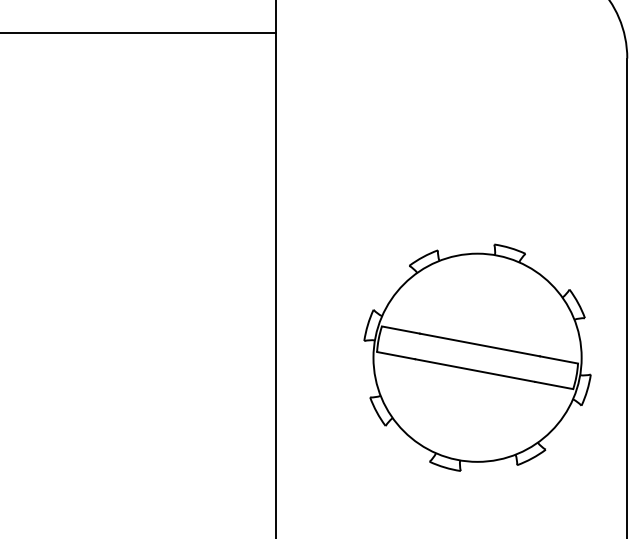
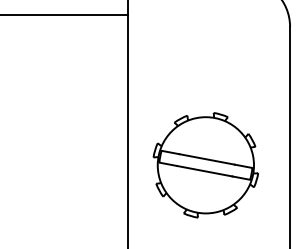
part: (476, 358) -> (205, 165), moved

